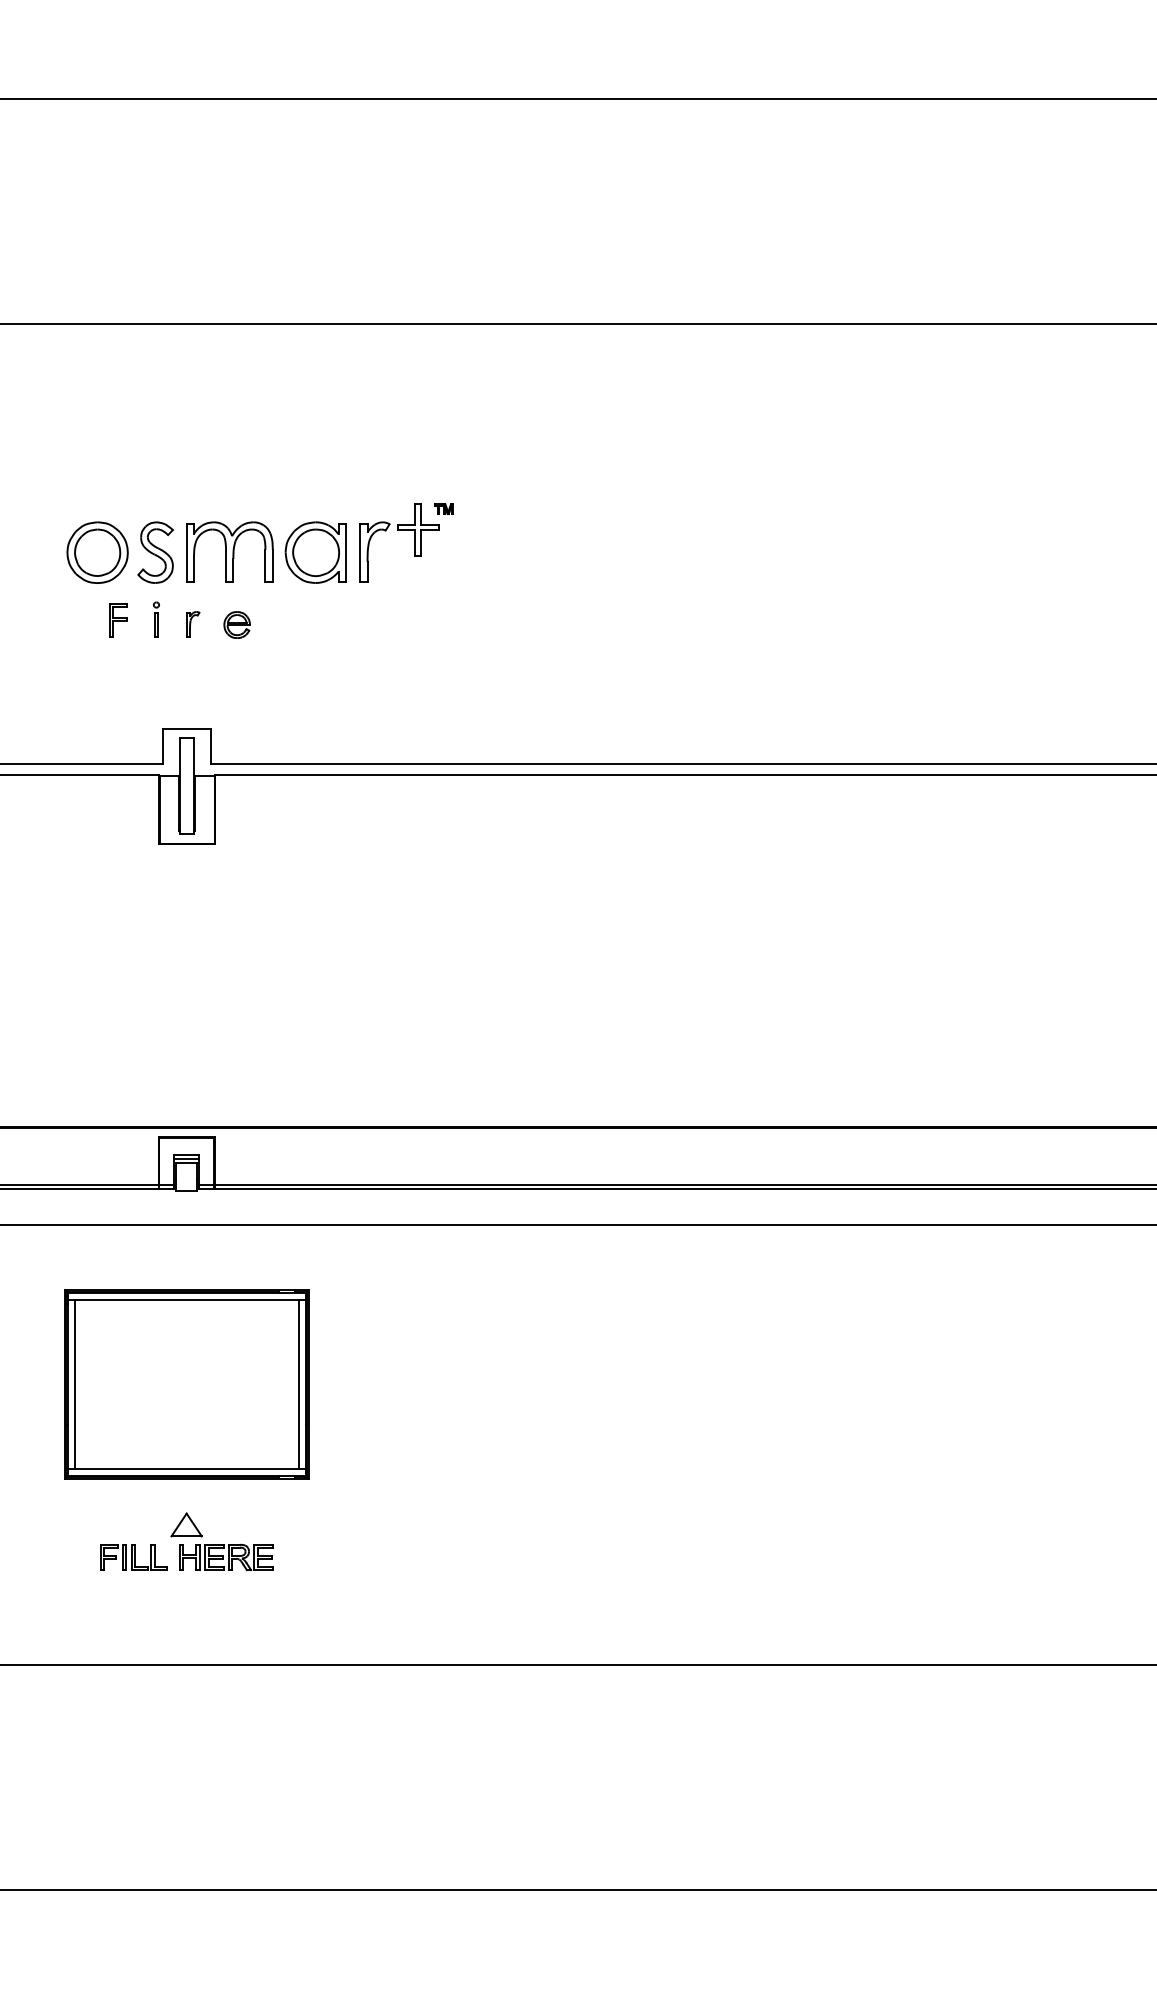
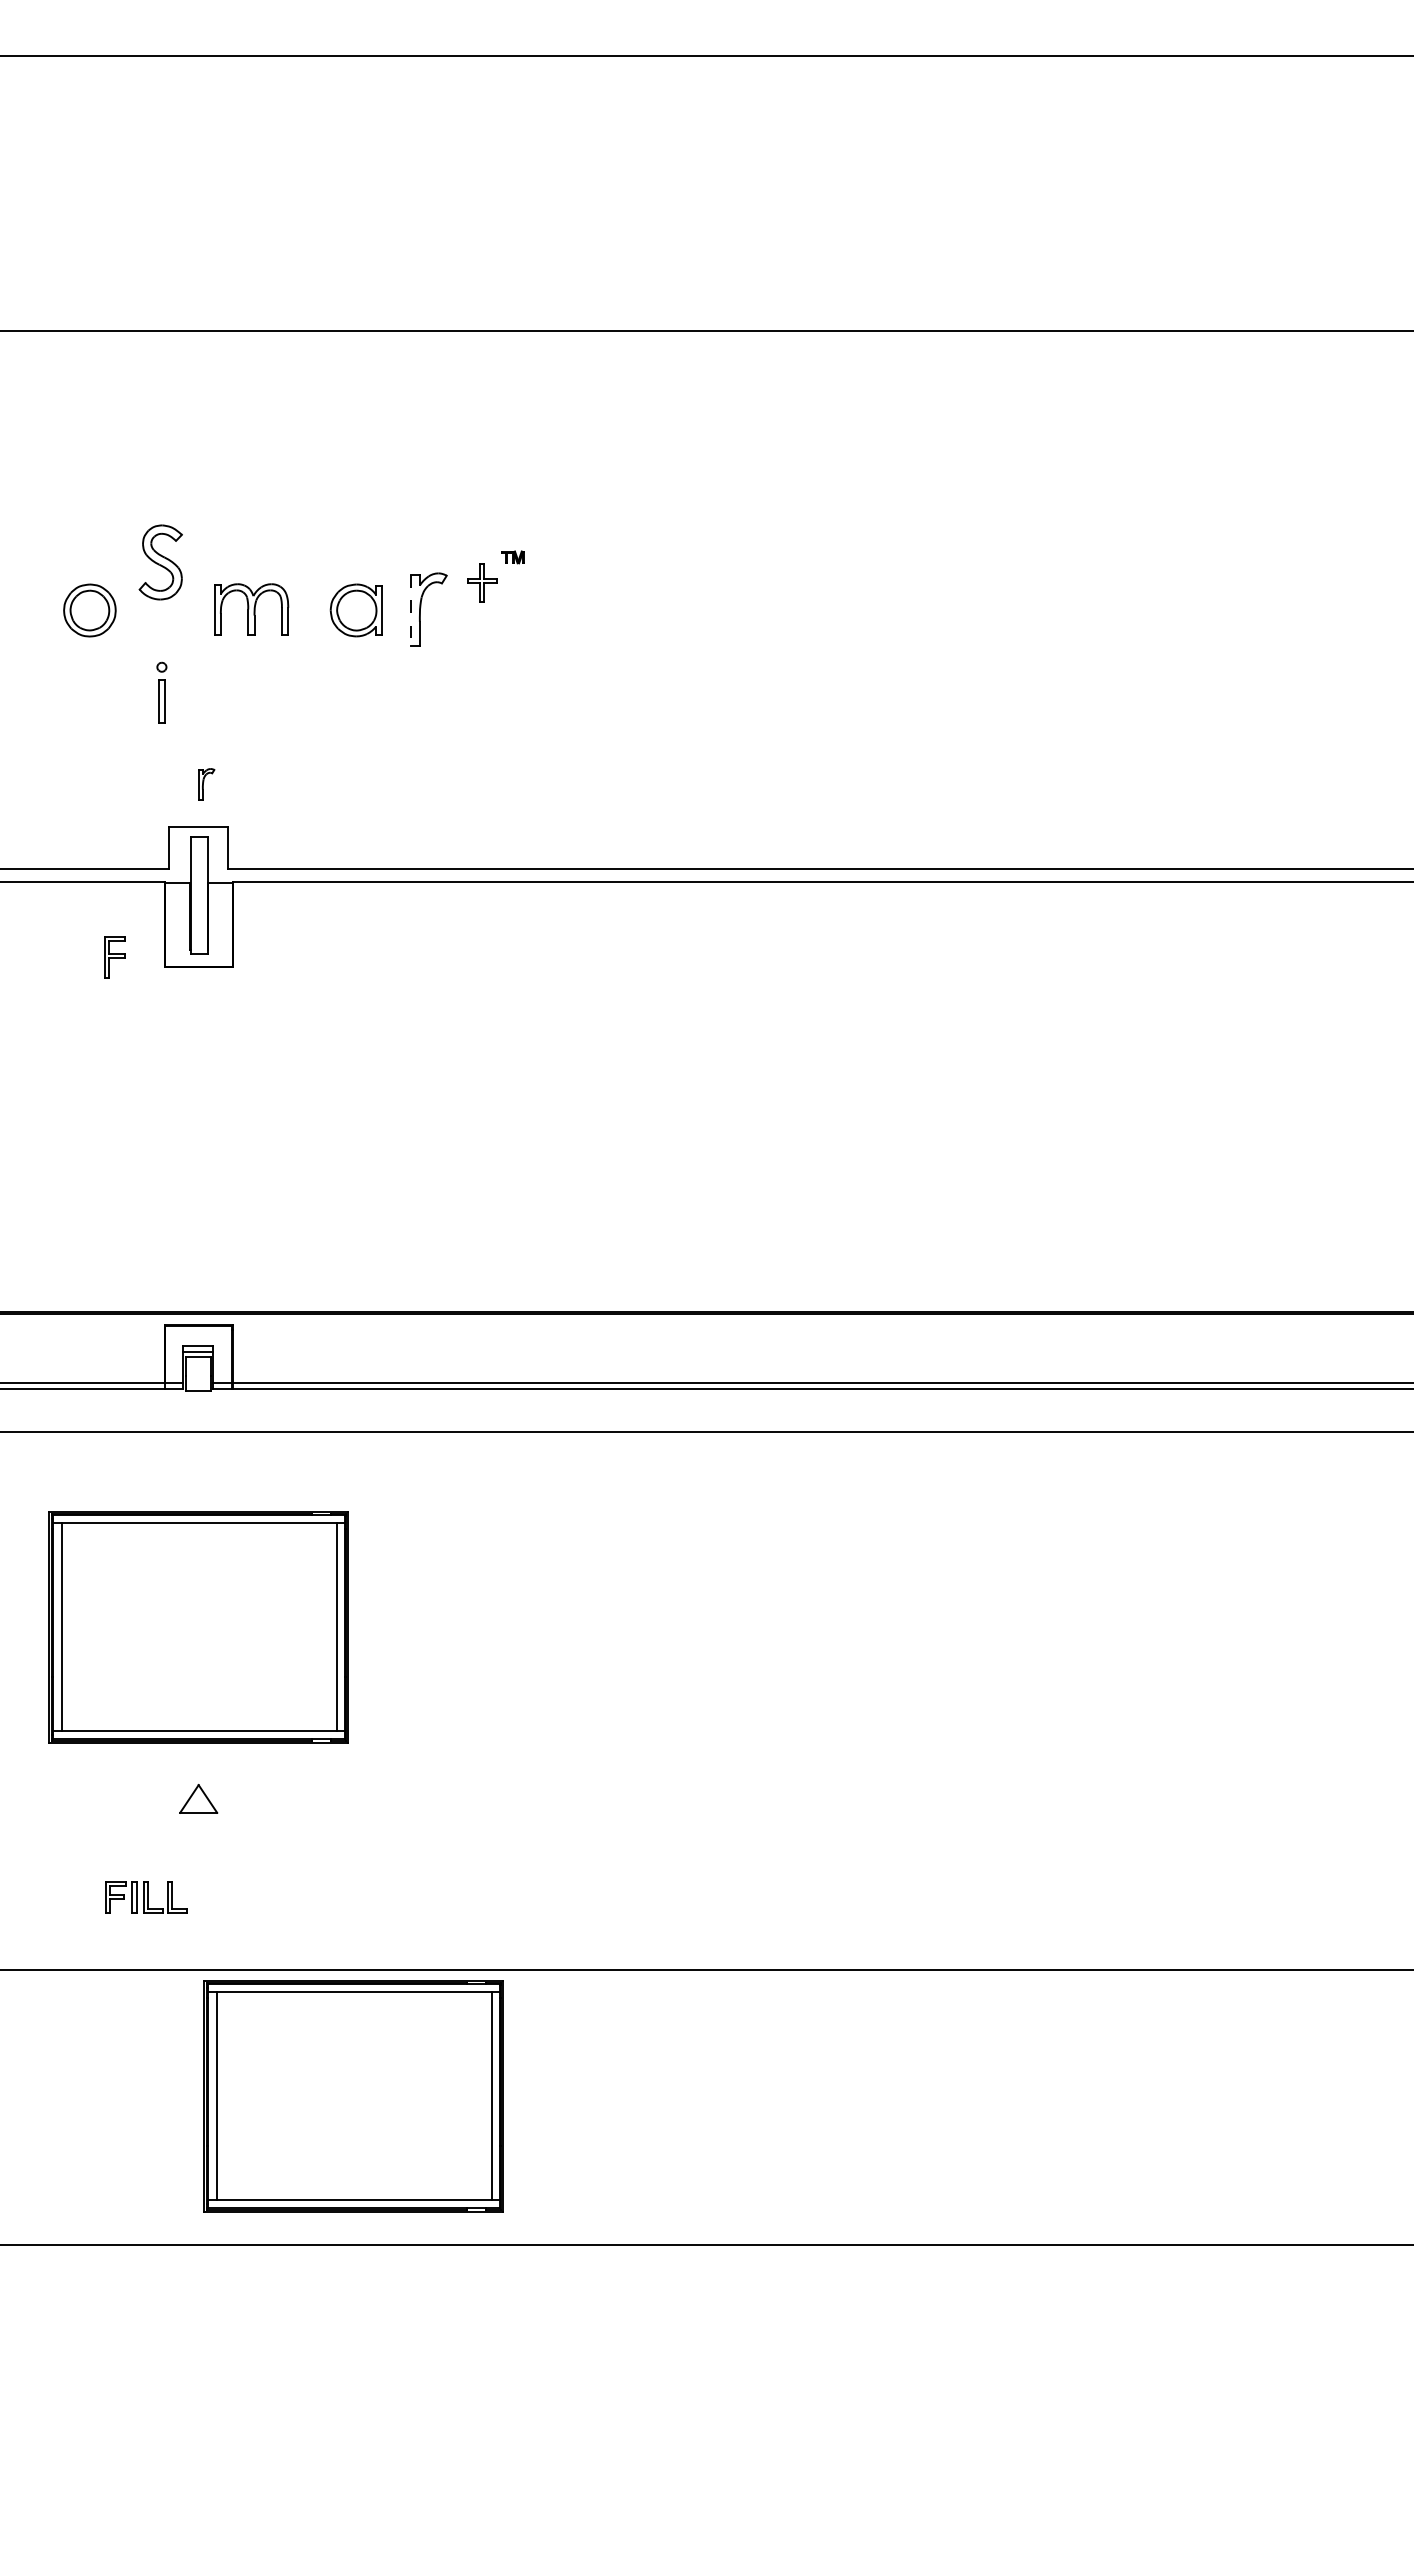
part: (418, 529) -> (482, 582), size x0.6
part: (229, 551) -> (251, 609), size x0.7
part: (97, 552) -> (89, 610), size x0.7
part: (155, 552) -> (160, 562), moved
part: (315, 552) -> (356, 610), size x0.7
line: (359, 552) -> (410, 610), solid -> dashed
part: (156, 619) -> (161, 692), size x1.4
part: (117, 620) -> (114, 957), moved
part: (193, 624) -> (206, 784), moved
part: (236, 624) -> (259, 698), removed
part: (134, 1557) -> (146, 1897), moved
part: (225, 1557) -> (246, 1838), removed
part: (313, 1768) -> (353, 2096), added

